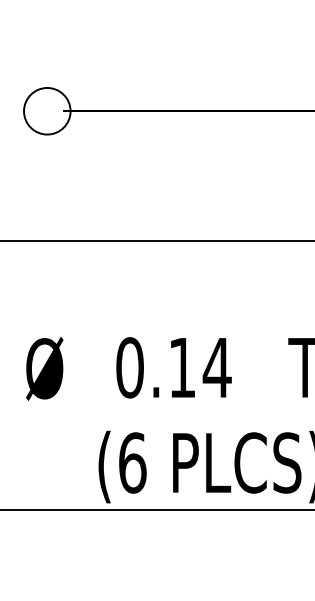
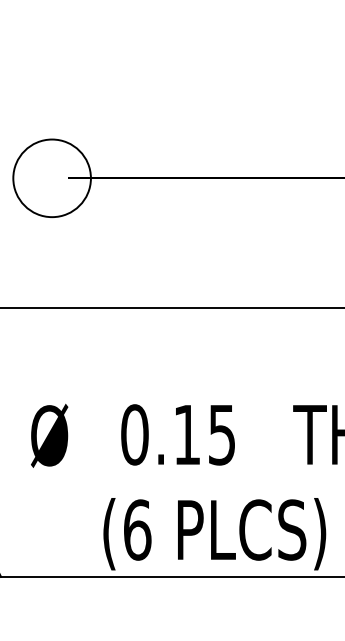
circle: (46, 111) -> (51, 178), size x1.67
text: (216, 368) -> (221, 435), 0.14 -> 0.15

